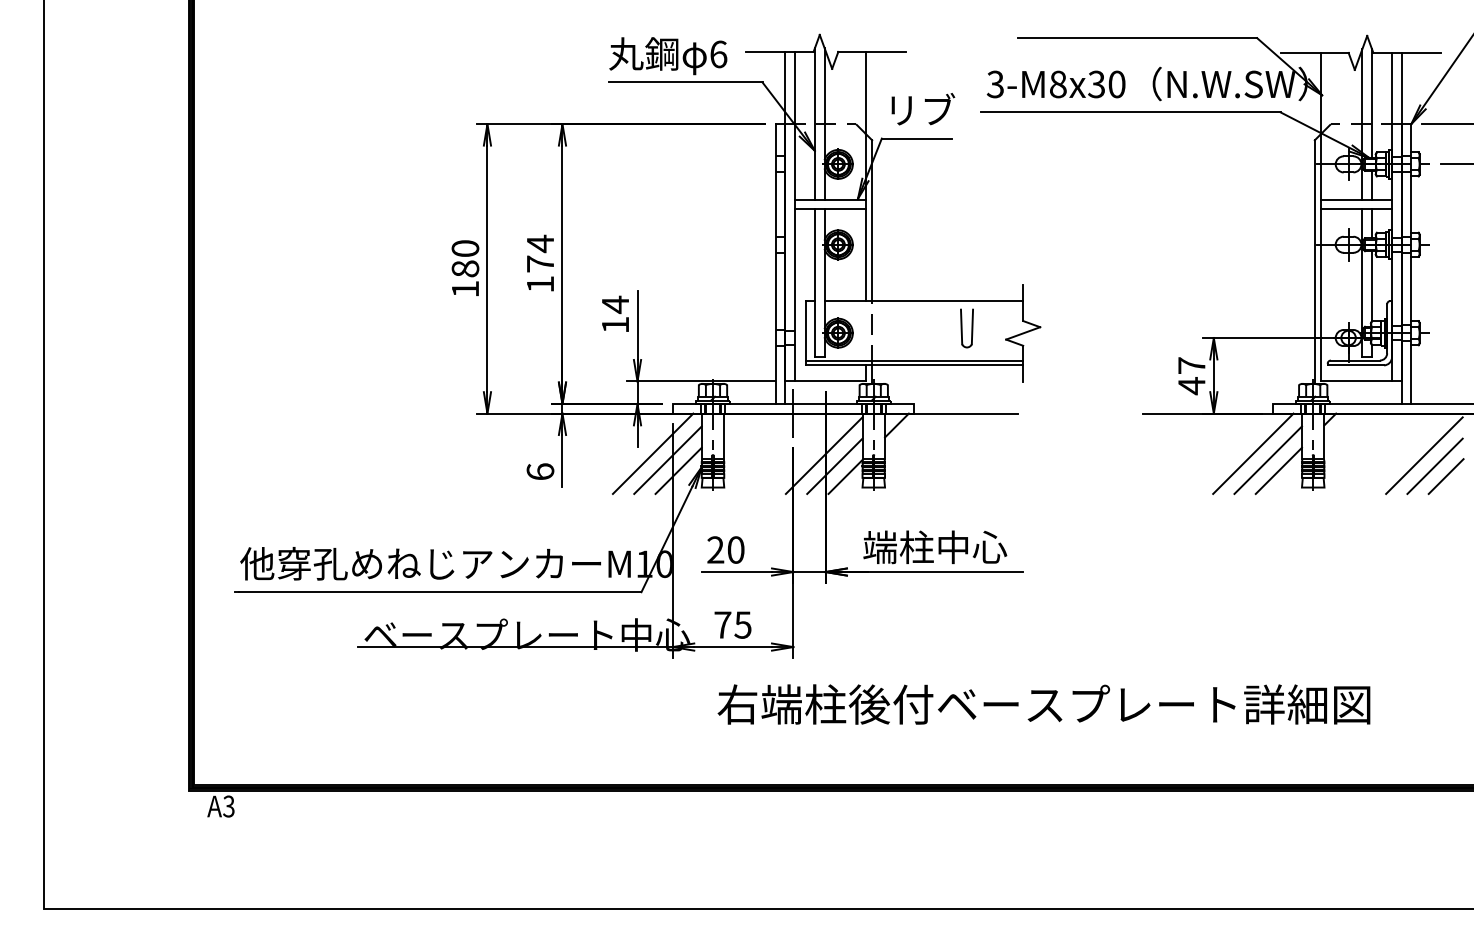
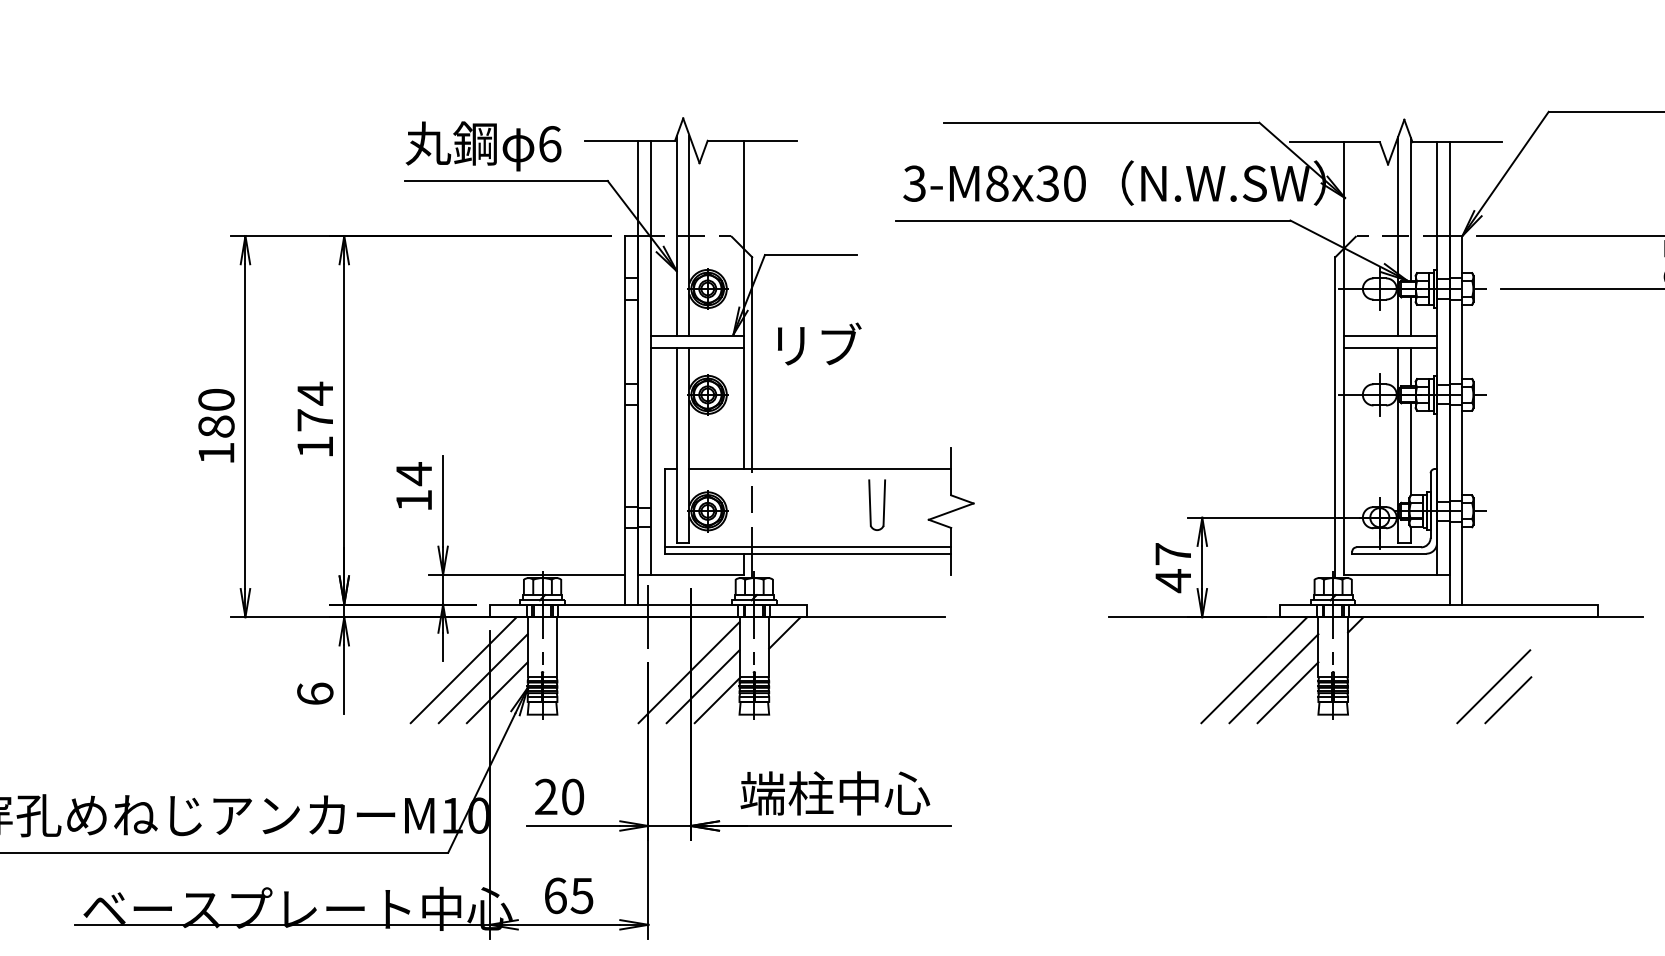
text: (923, 109) -> (819, 344), moved
line: (1424, 455) -> (1479, 672), removed
text: (722, 624) -> (555, 895), 75 -> 65

